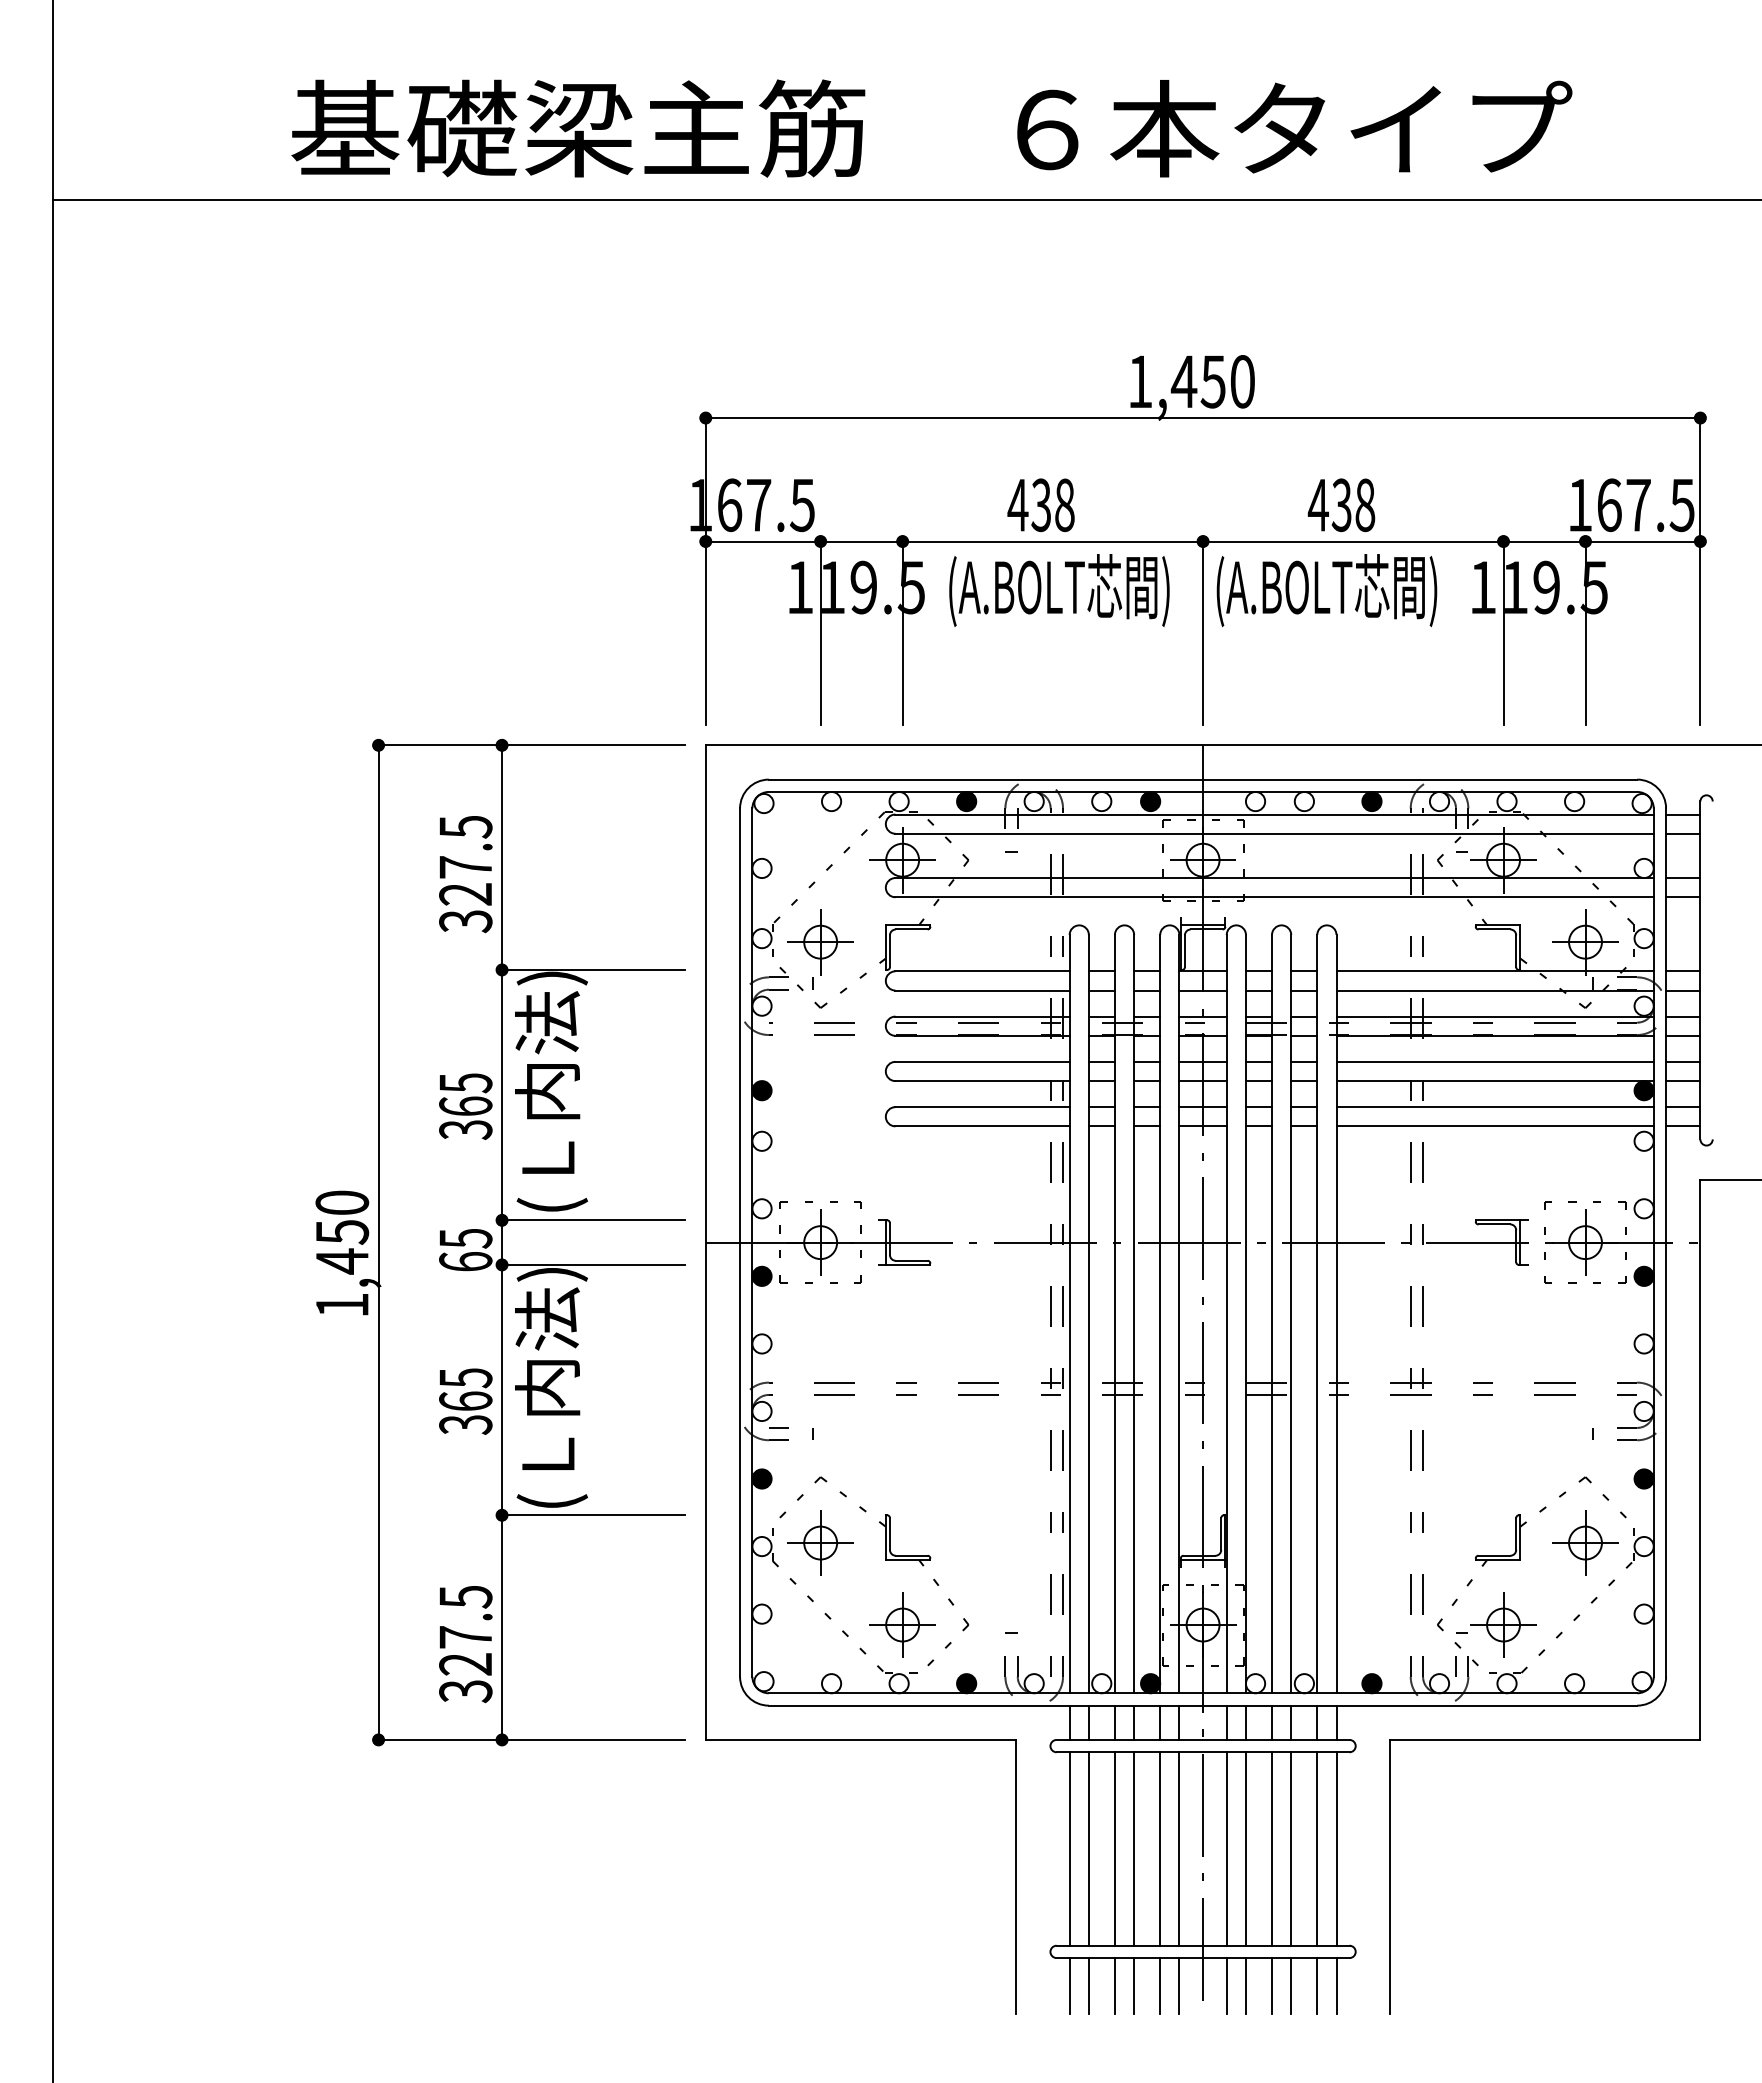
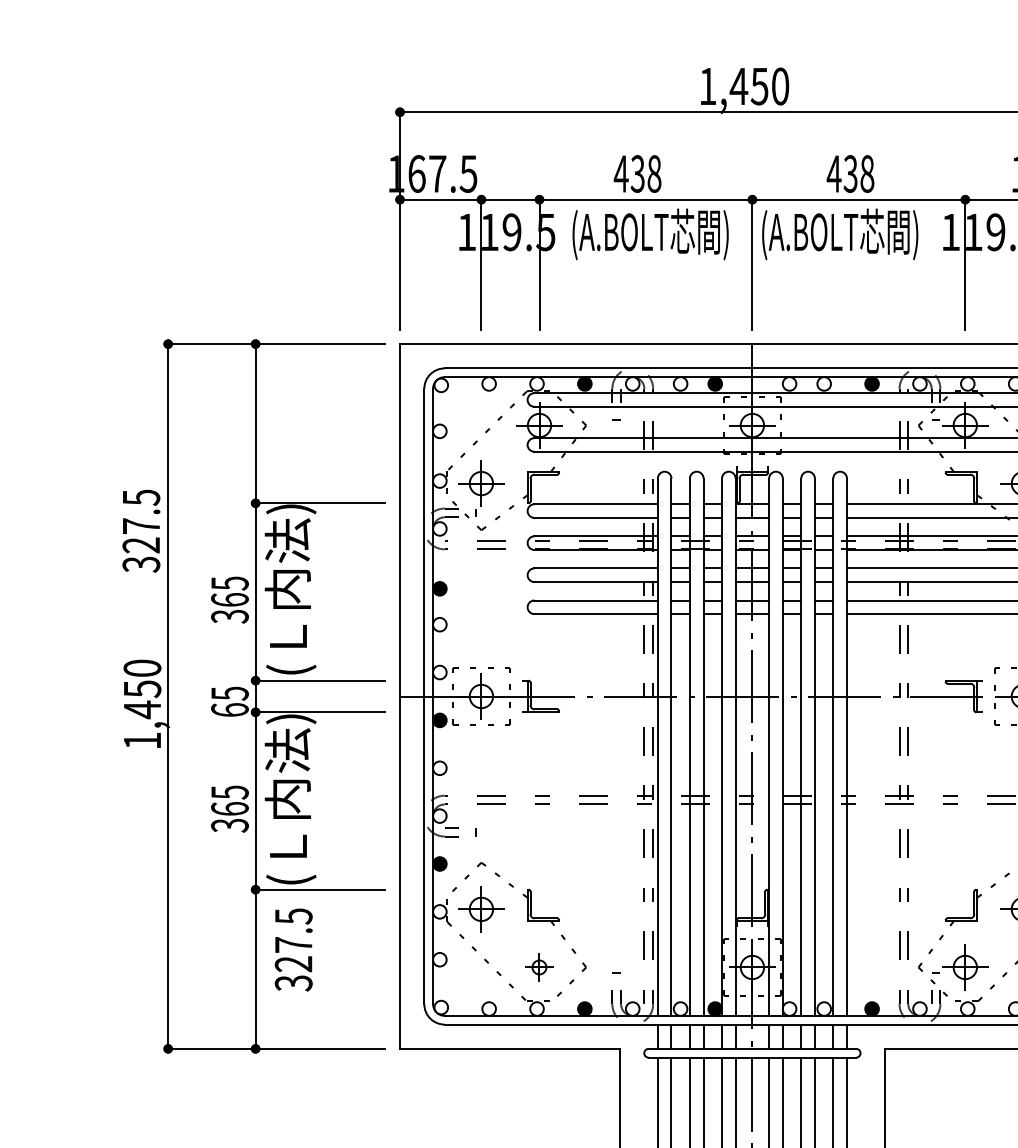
text: (465, 874) -> (141, 531), moved
part: (902, 1624) -> (539, 967), size x0.6
text: (465, 1644) -> (293, 950), moved

